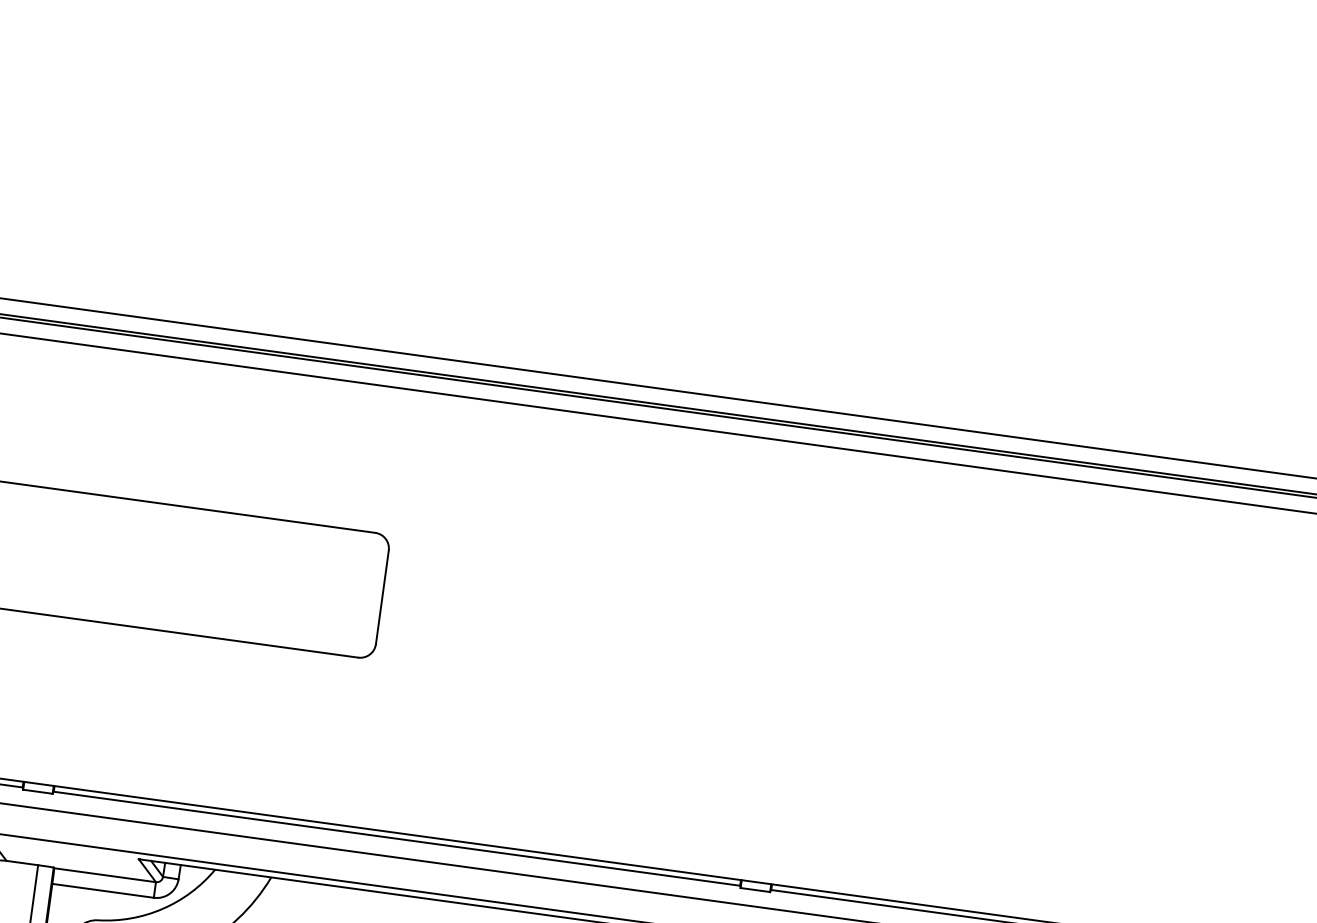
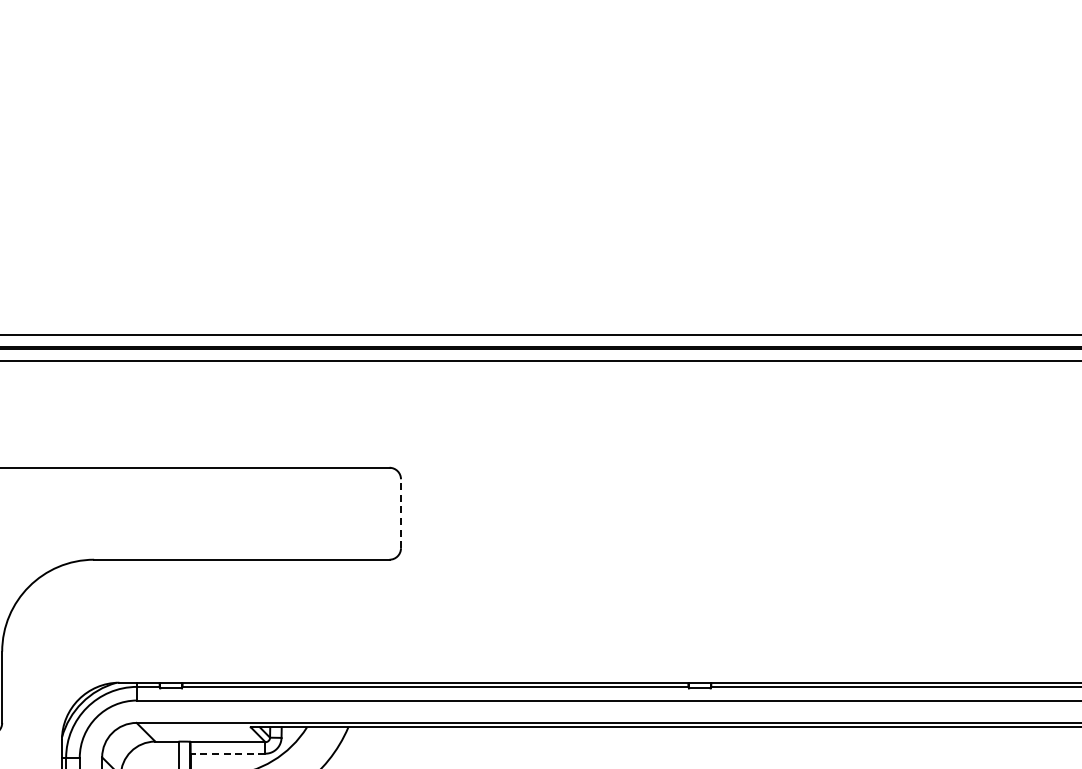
line: (383, 597) -> (401, 513), solid -> dashed
line: (102, 890) -> (227, 753), solid -> dashed

